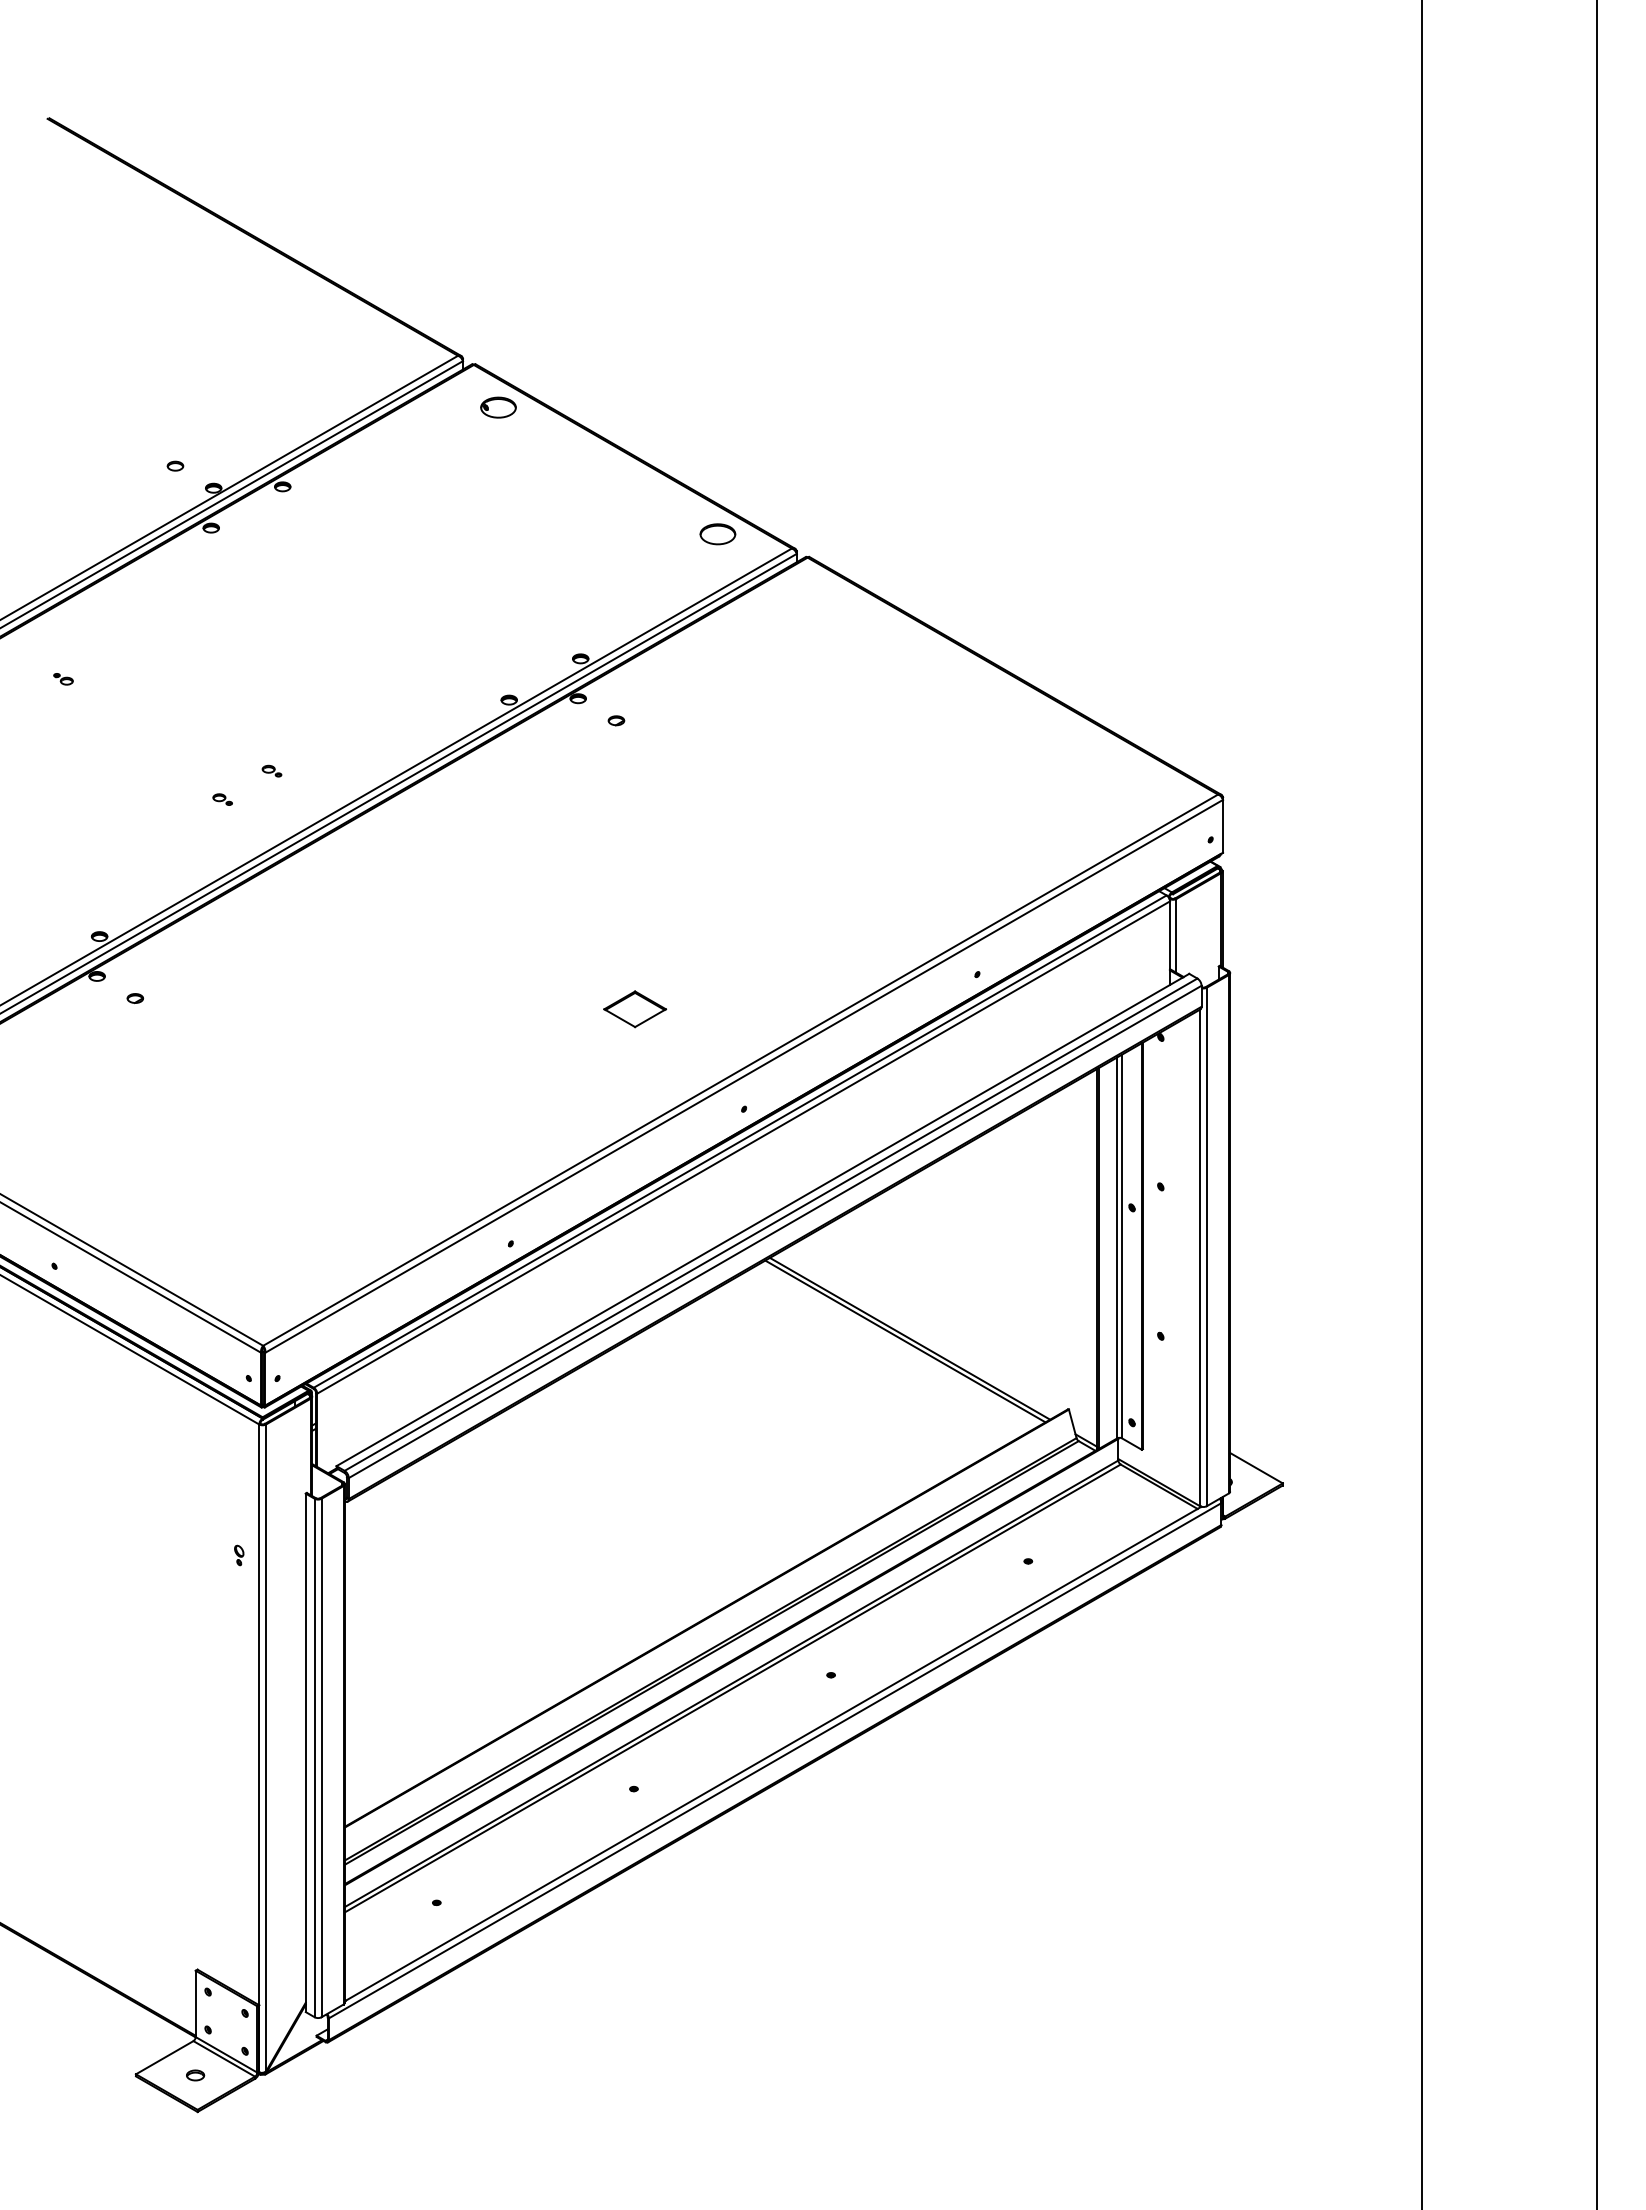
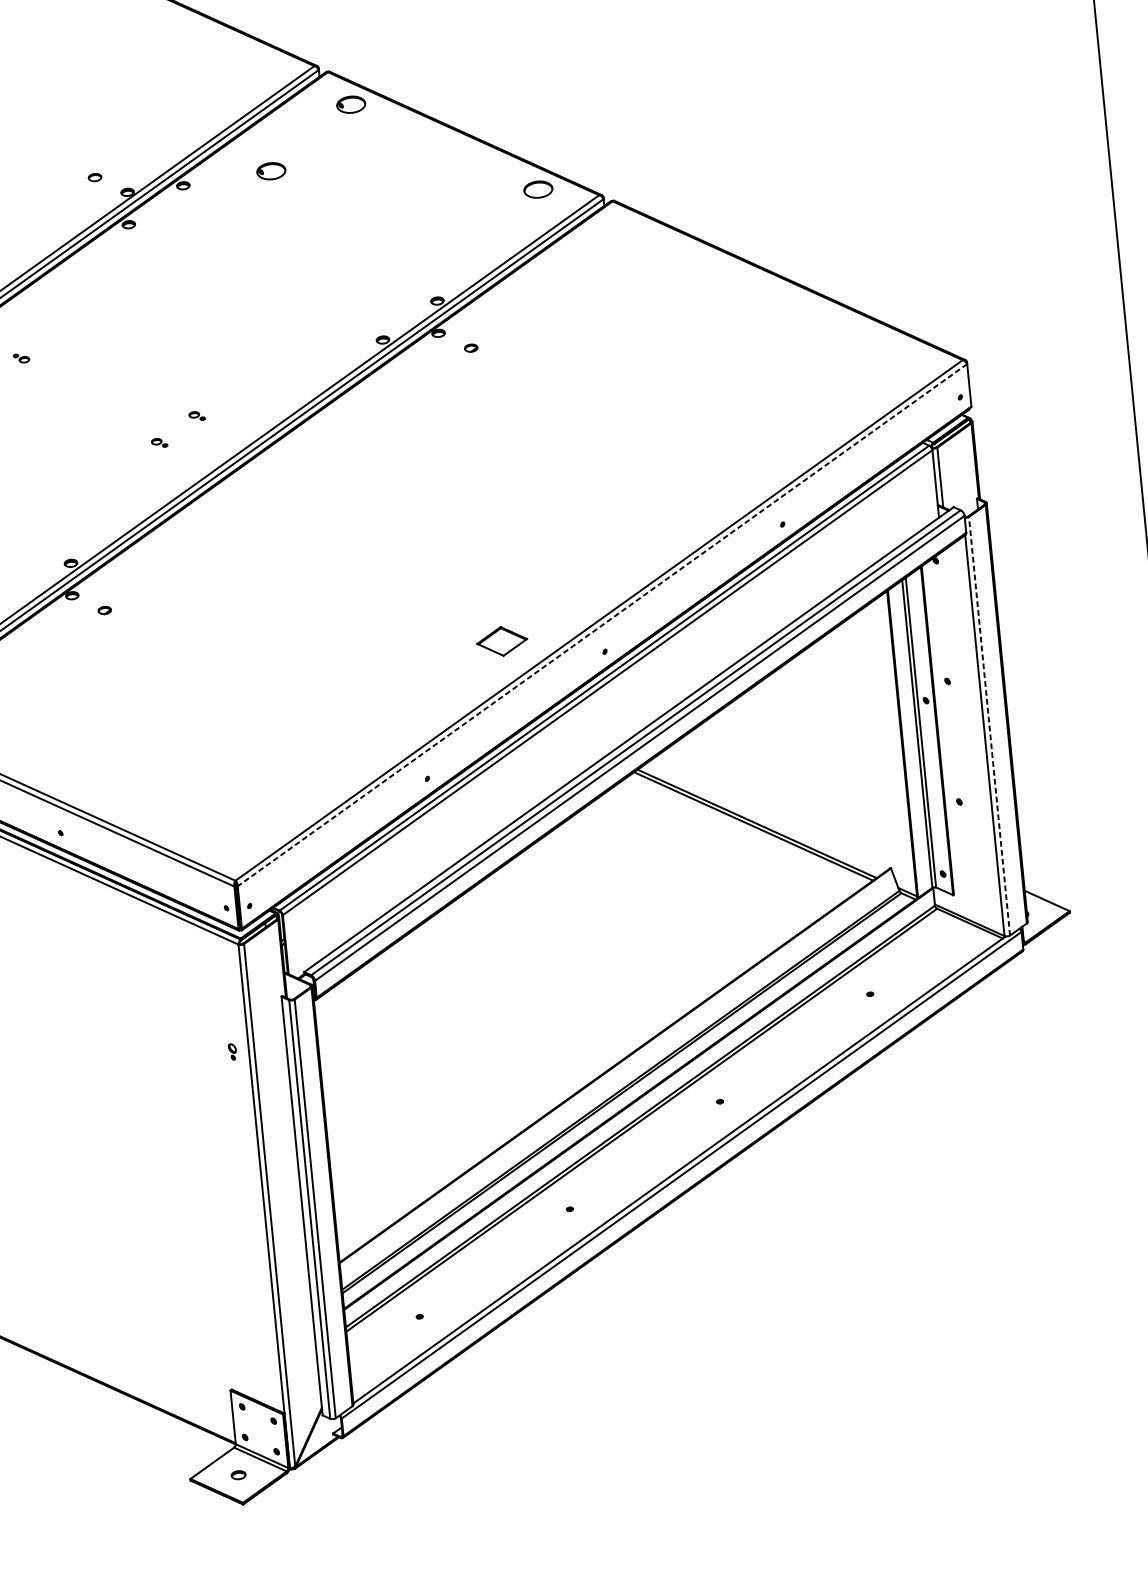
part: (392, 479) -> (271, 171), added
part: (635, 1009) -> (502, 641), moved
line: (744, 1076) -> (602, 625), solid -> dashed
line: (1206, 1246) -> (989, 725), solid -> dashed

